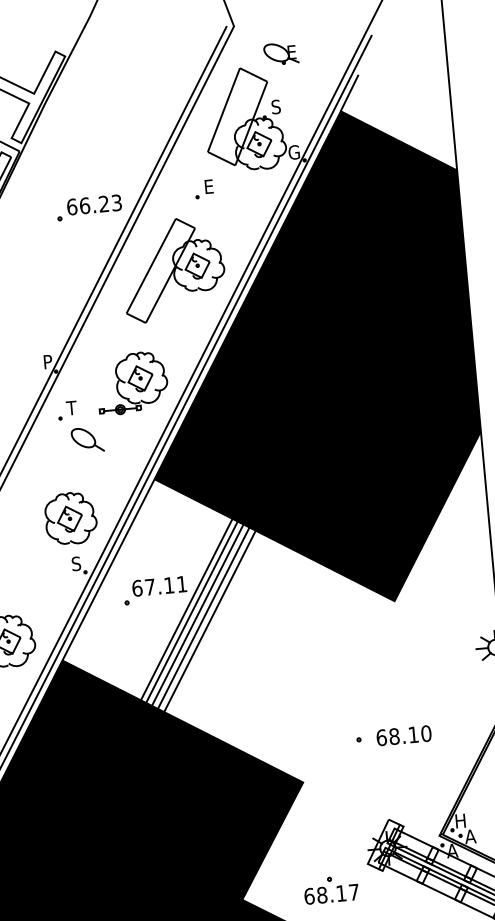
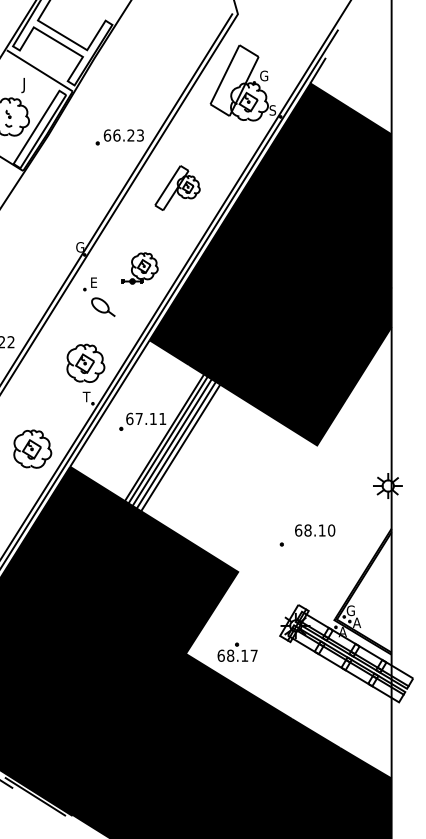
part: (280, 52) -> (270, 36), removed
text: (277, 106) -> (264, 75), S -> G
text: (294, 152) -> (273, 110), G -> S
part: (204, 189) -> (205, 131), removed
part: (173, 268) -> (177, 187), size x0.6
text: (49, 362) -> (80, 247), P -> G
part: (131, 383) -> (139, 268), size x0.7
text: (71, 407) -> (93, 282), T -> E
text: (75, 563) -> (86, 396), S -> T
text: (404, 735) -> (315, 530), moved
text: (460, 820) -> (350, 610), H -> G
part: (330, 888) -> (237, 651), moved

